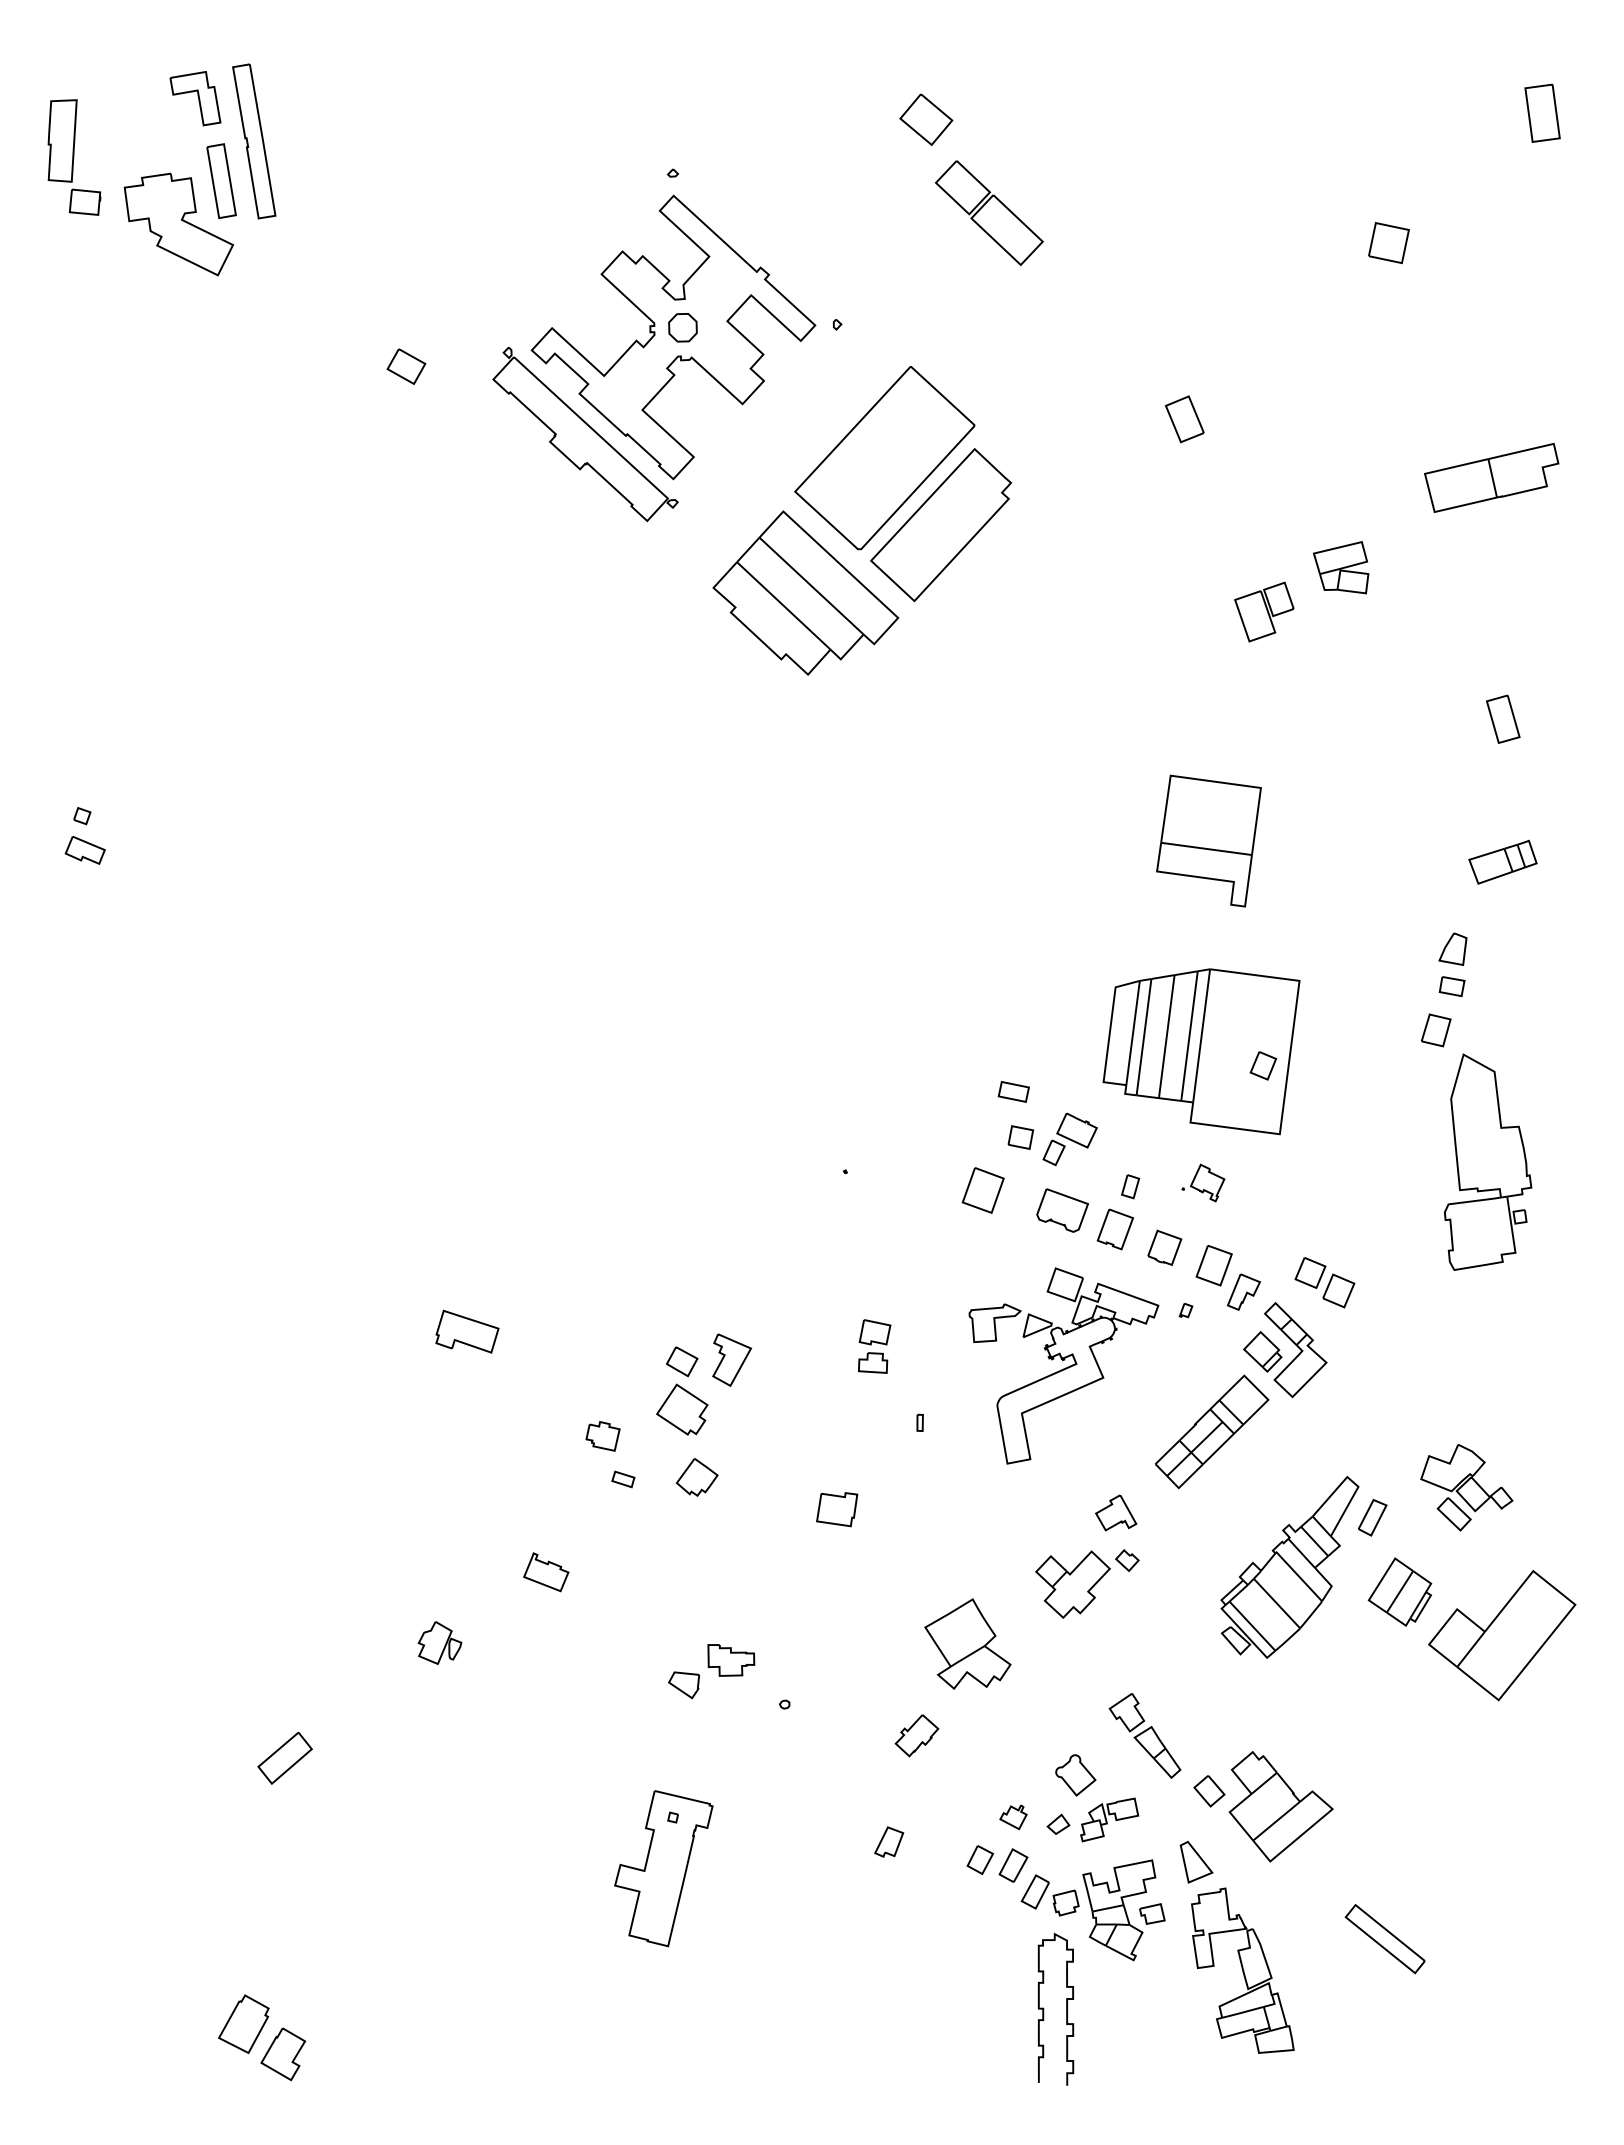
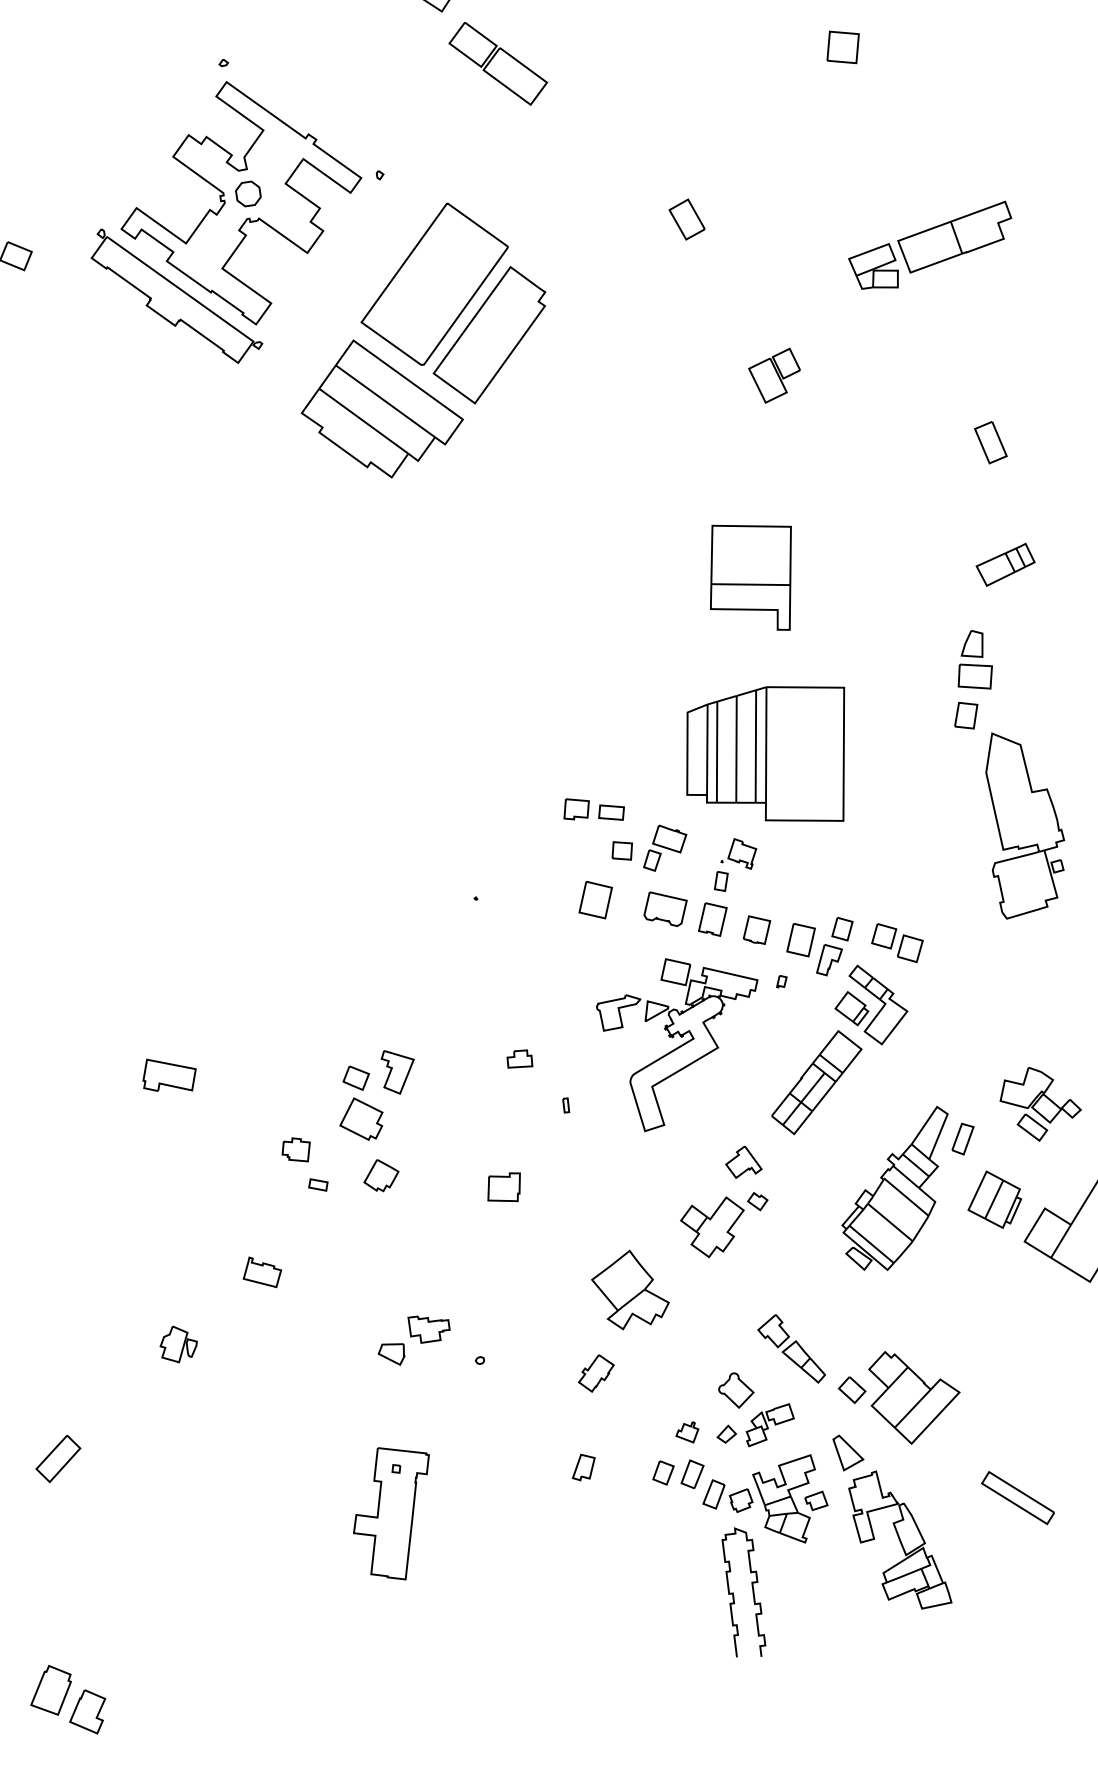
part: (1341, 567) -> (874, 267), moved
part: (1451, 986) -> (974, 676), size x1.67
part: (1263, 1065) -> (842, 928), moved
part: (1203, 1182) -> (738, 853), moved
part: (874, 1332) -> (576, 808), moved

